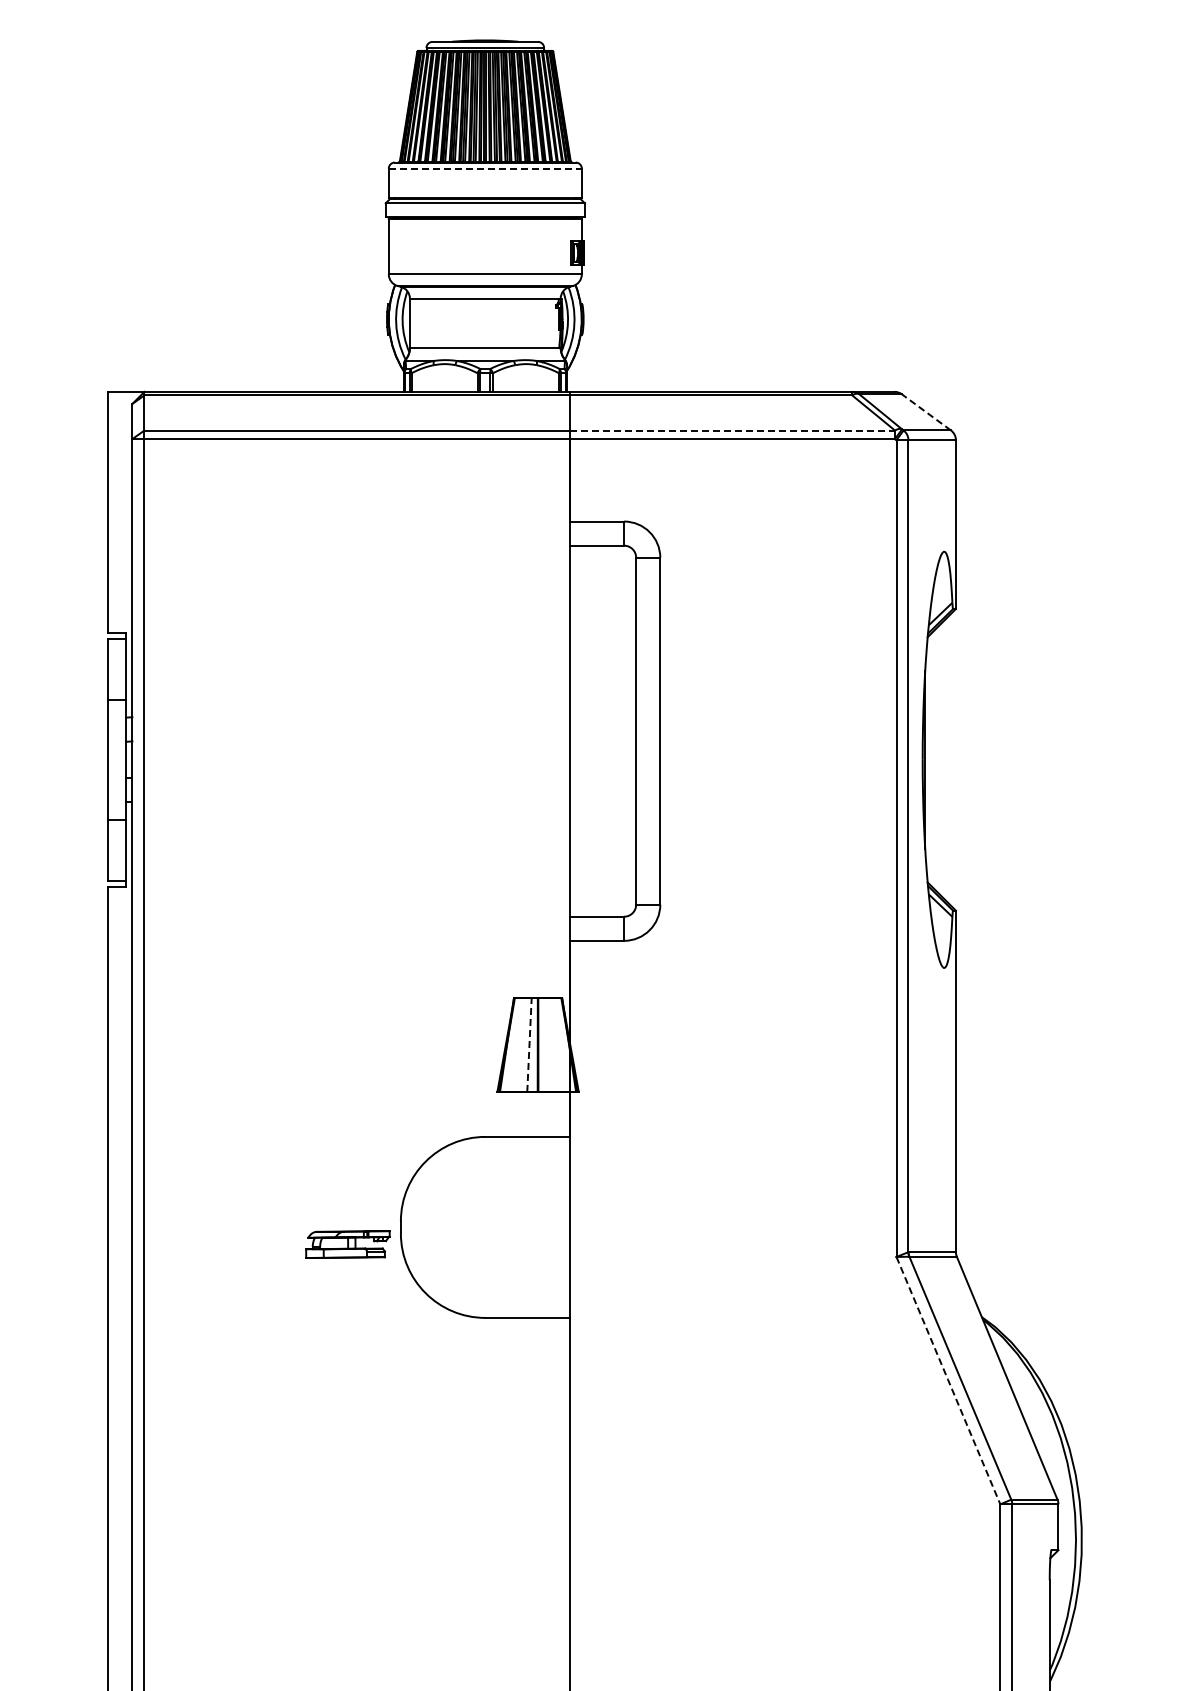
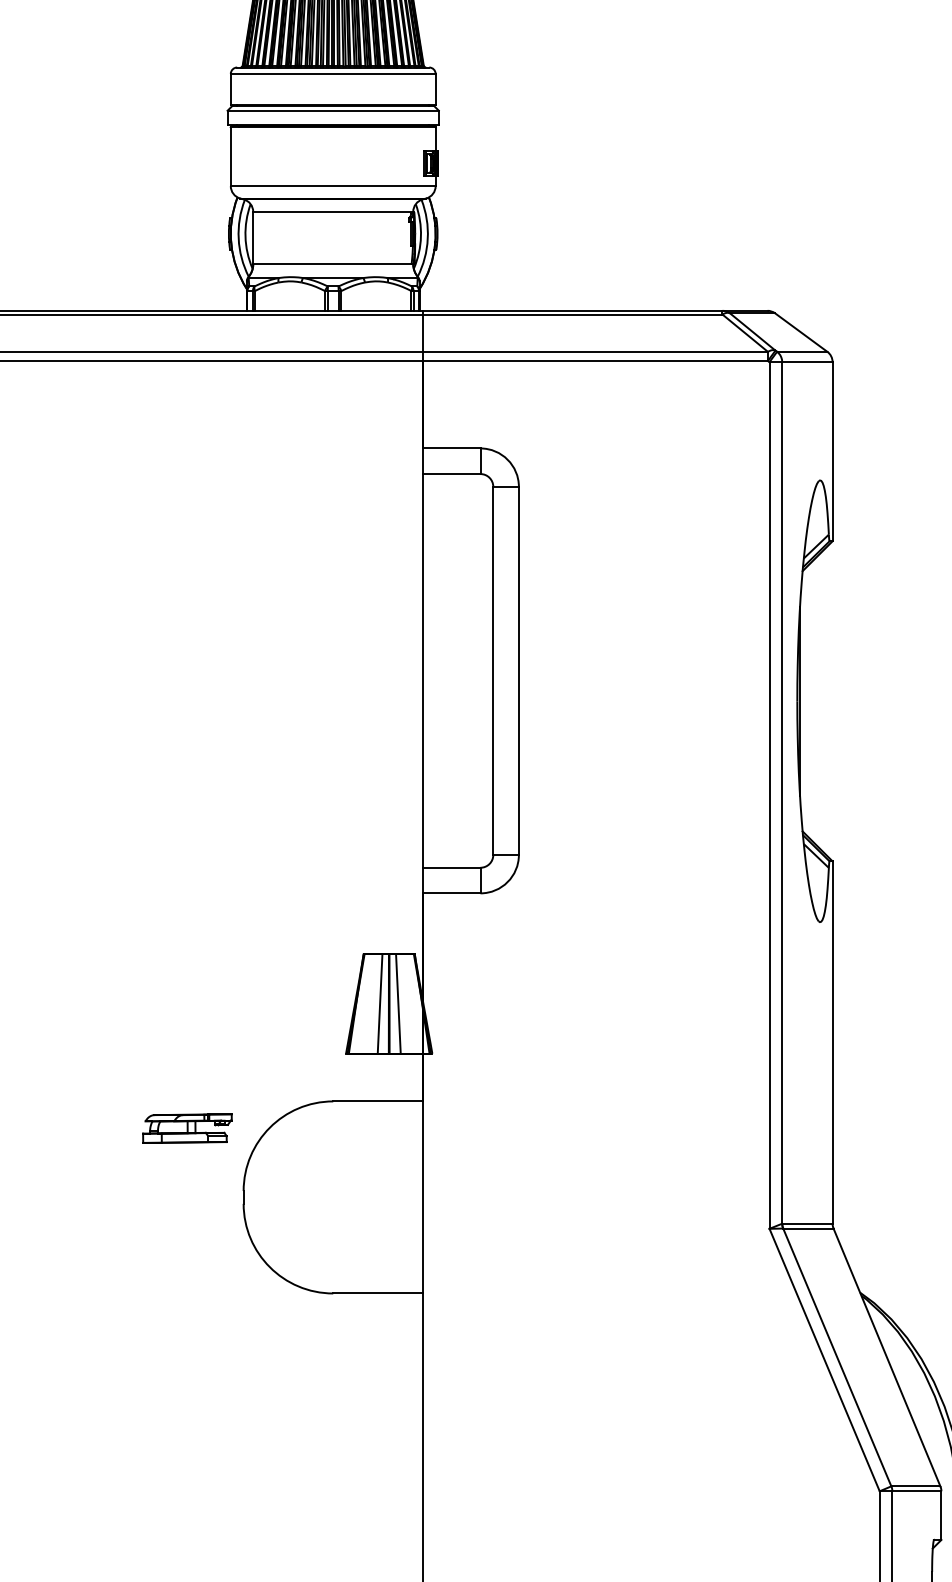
line: (485, 168) -> (333, 73), dashed -> solid
line: (926, 412) -> (801, 332), dashed -> solid
line: (732, 430) -> (595, 351), dashed -> solid
line: (546, 1044) -> (398, 1003), added
line: (529, 1045) -> (380, 1004), dashed -> solid
part: (347, 1244) -> (186, 1128), moved
line: (948, 1380) -> (824, 1359), dashed -> solid

